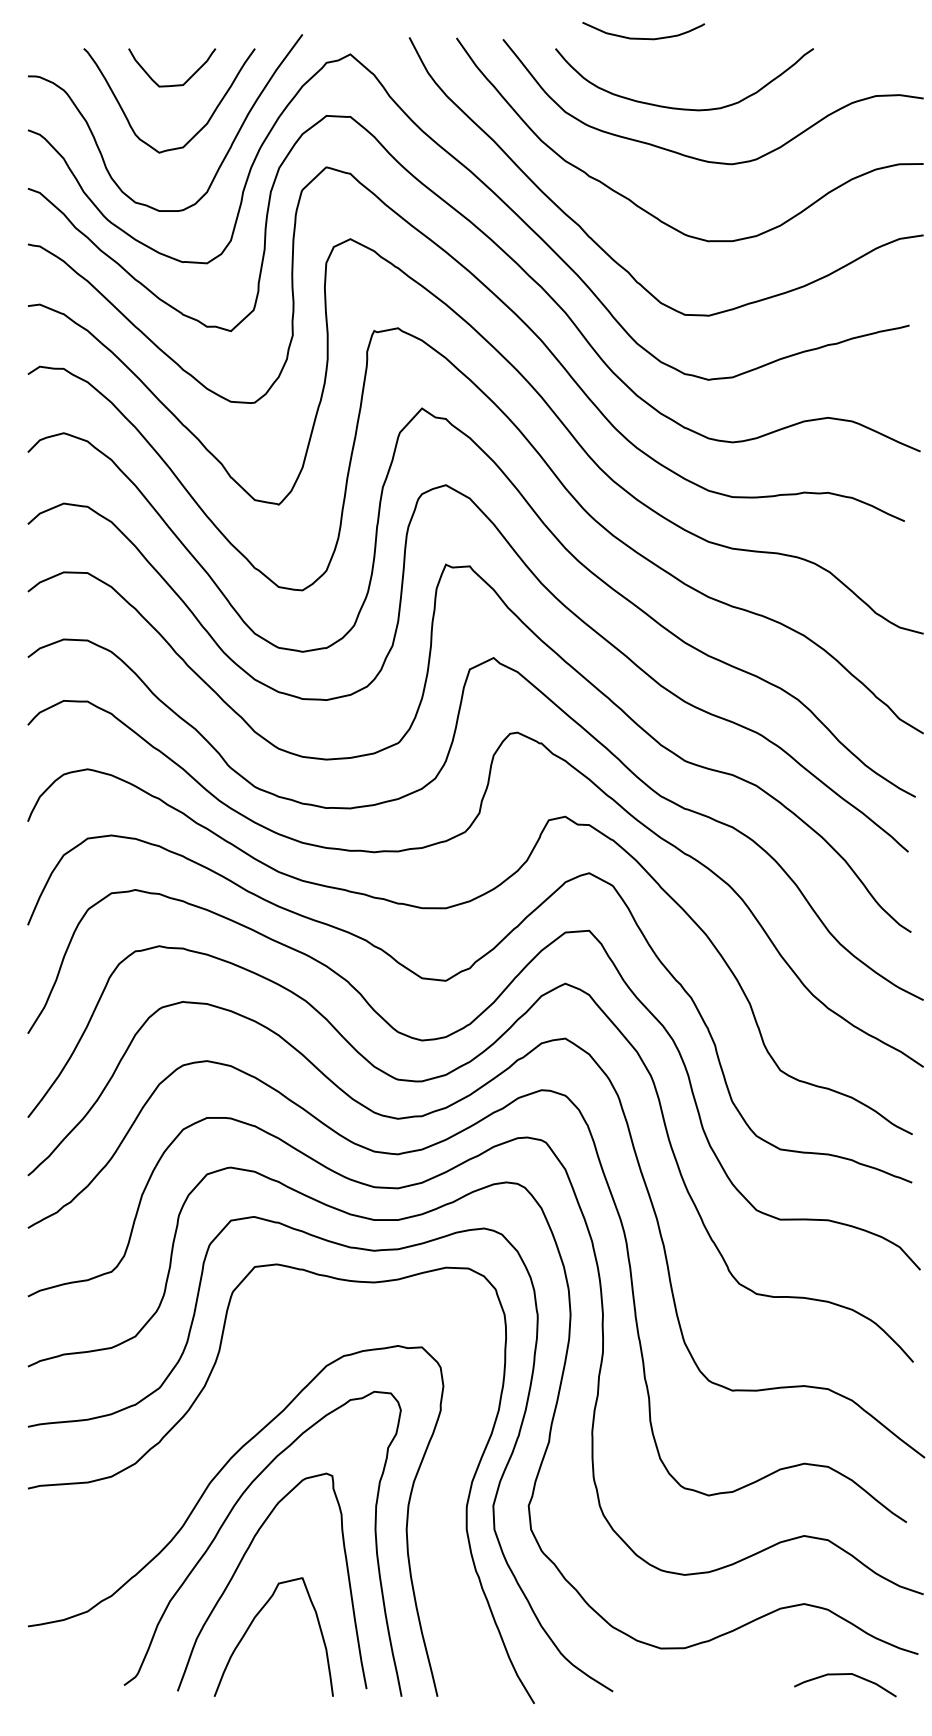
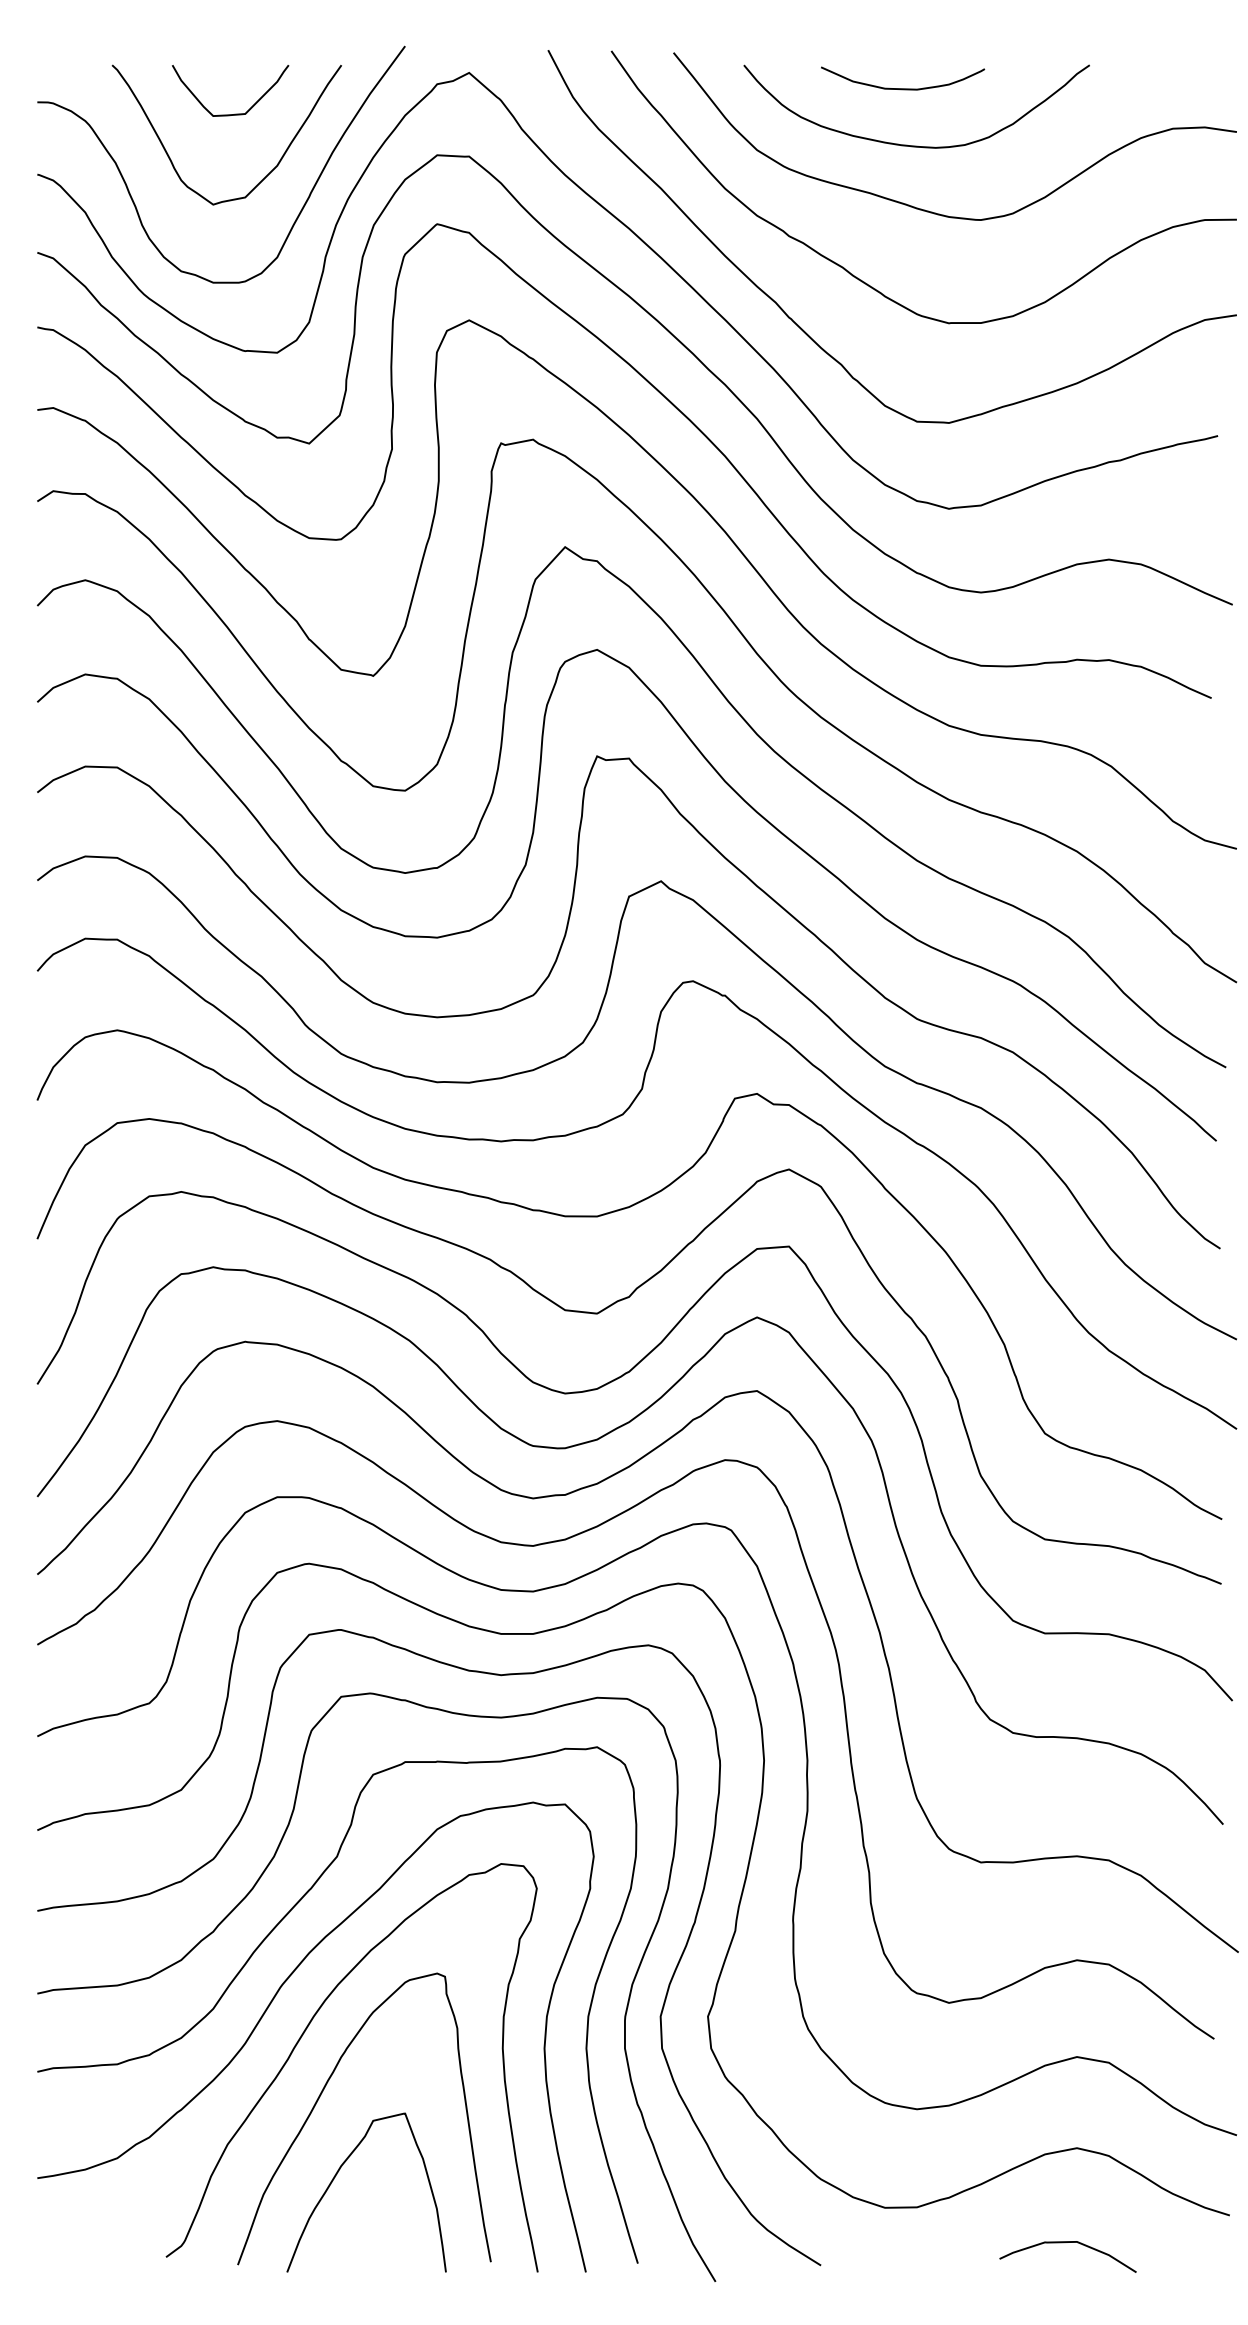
curve: (644, 38) -> (903, 88), moved
curve: (196, 1450) -> (263, 1942), added
curve: (842, 1675) -> (1064, 2243), moved

